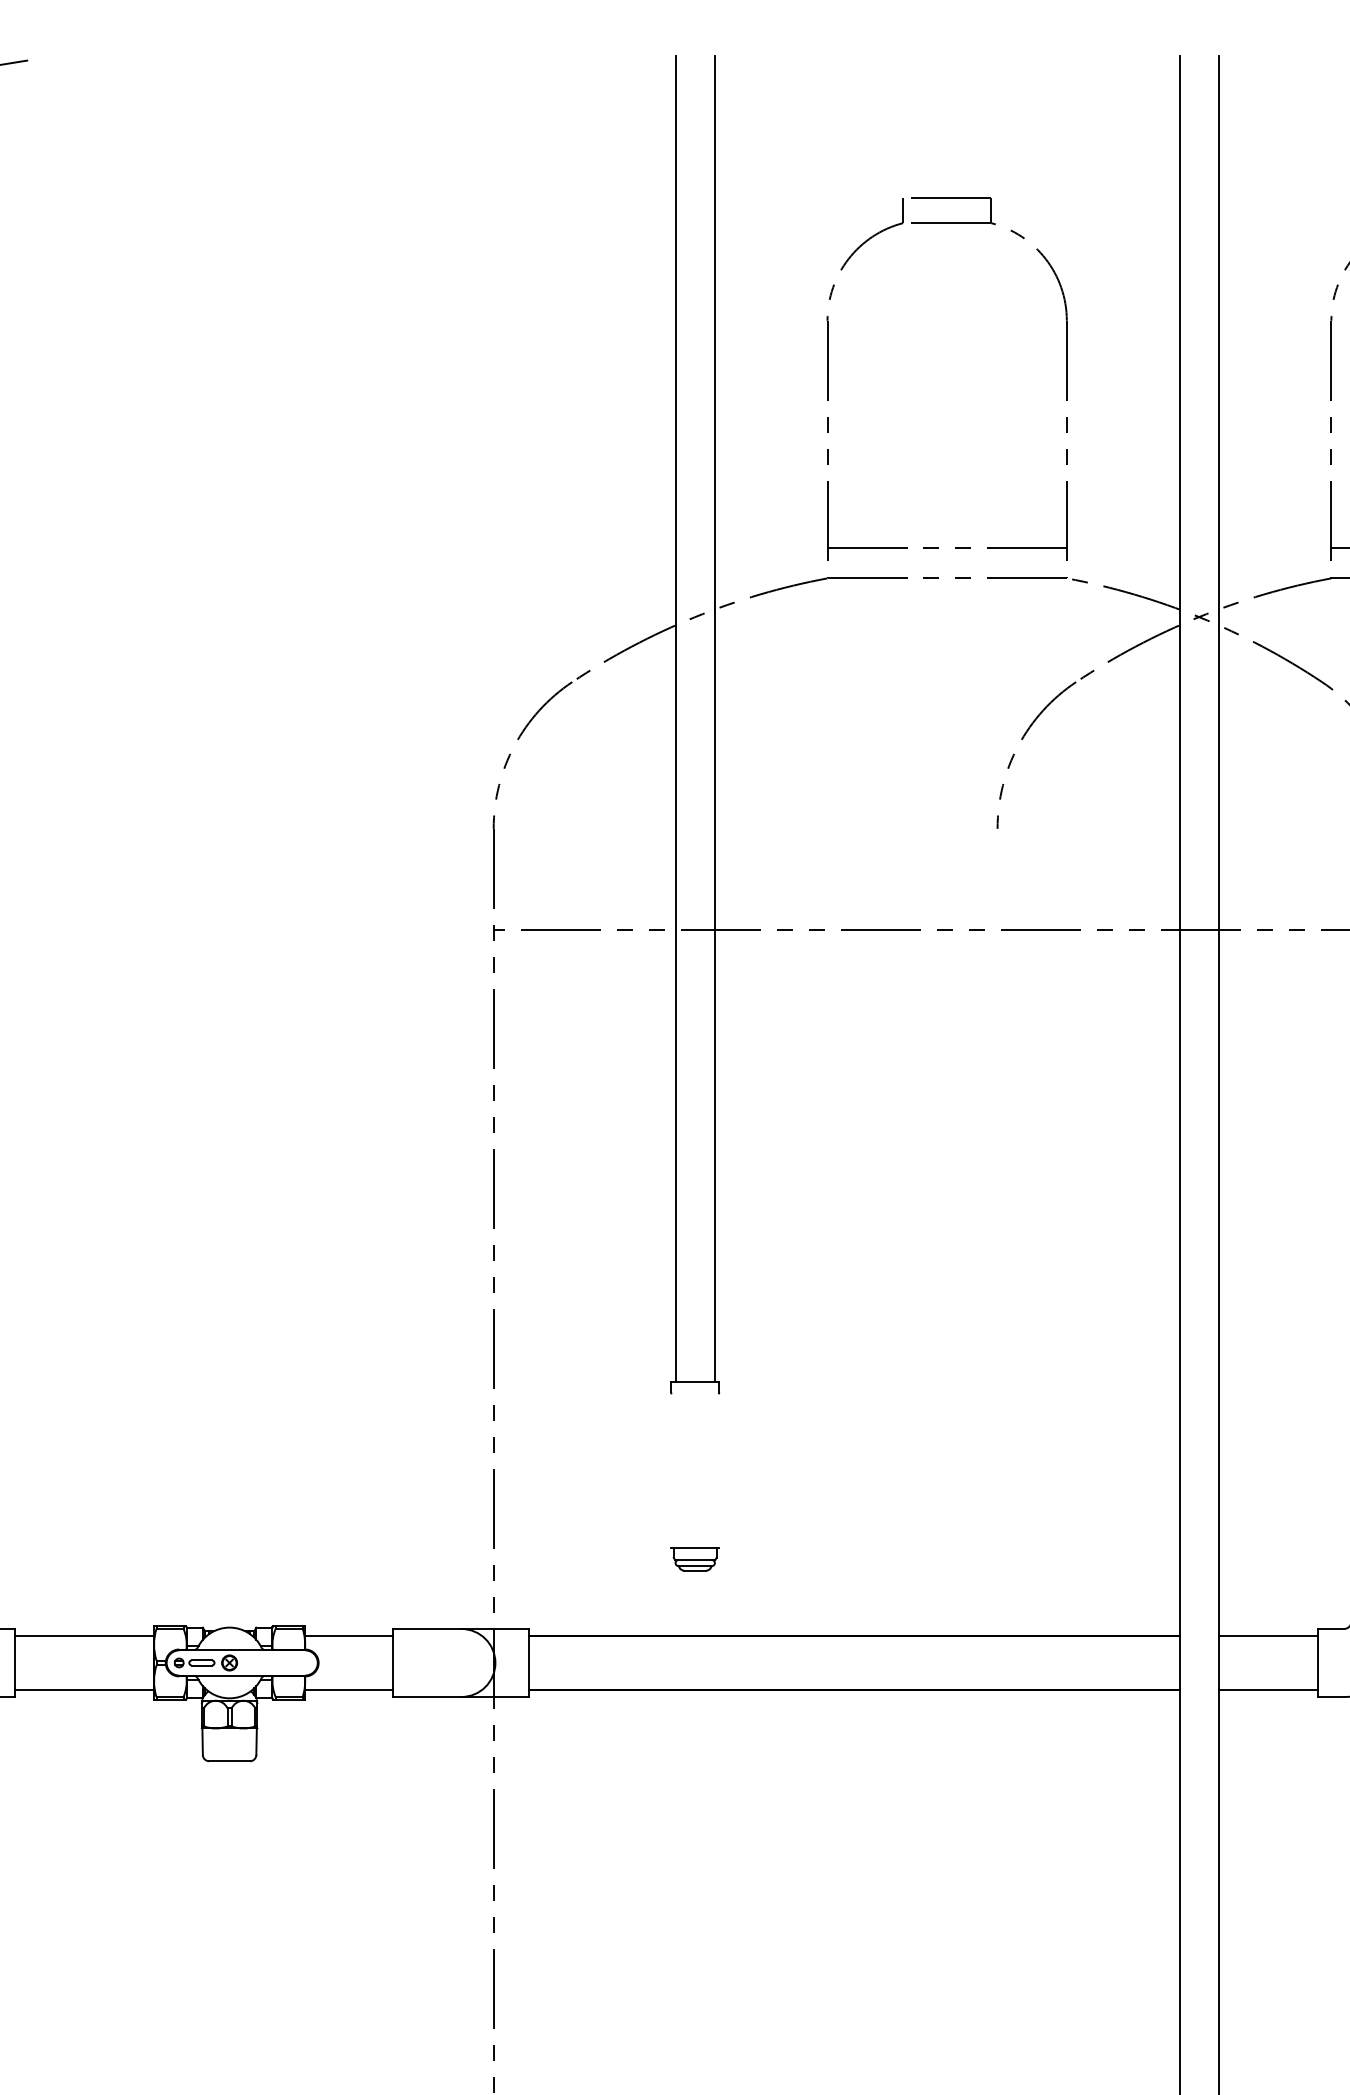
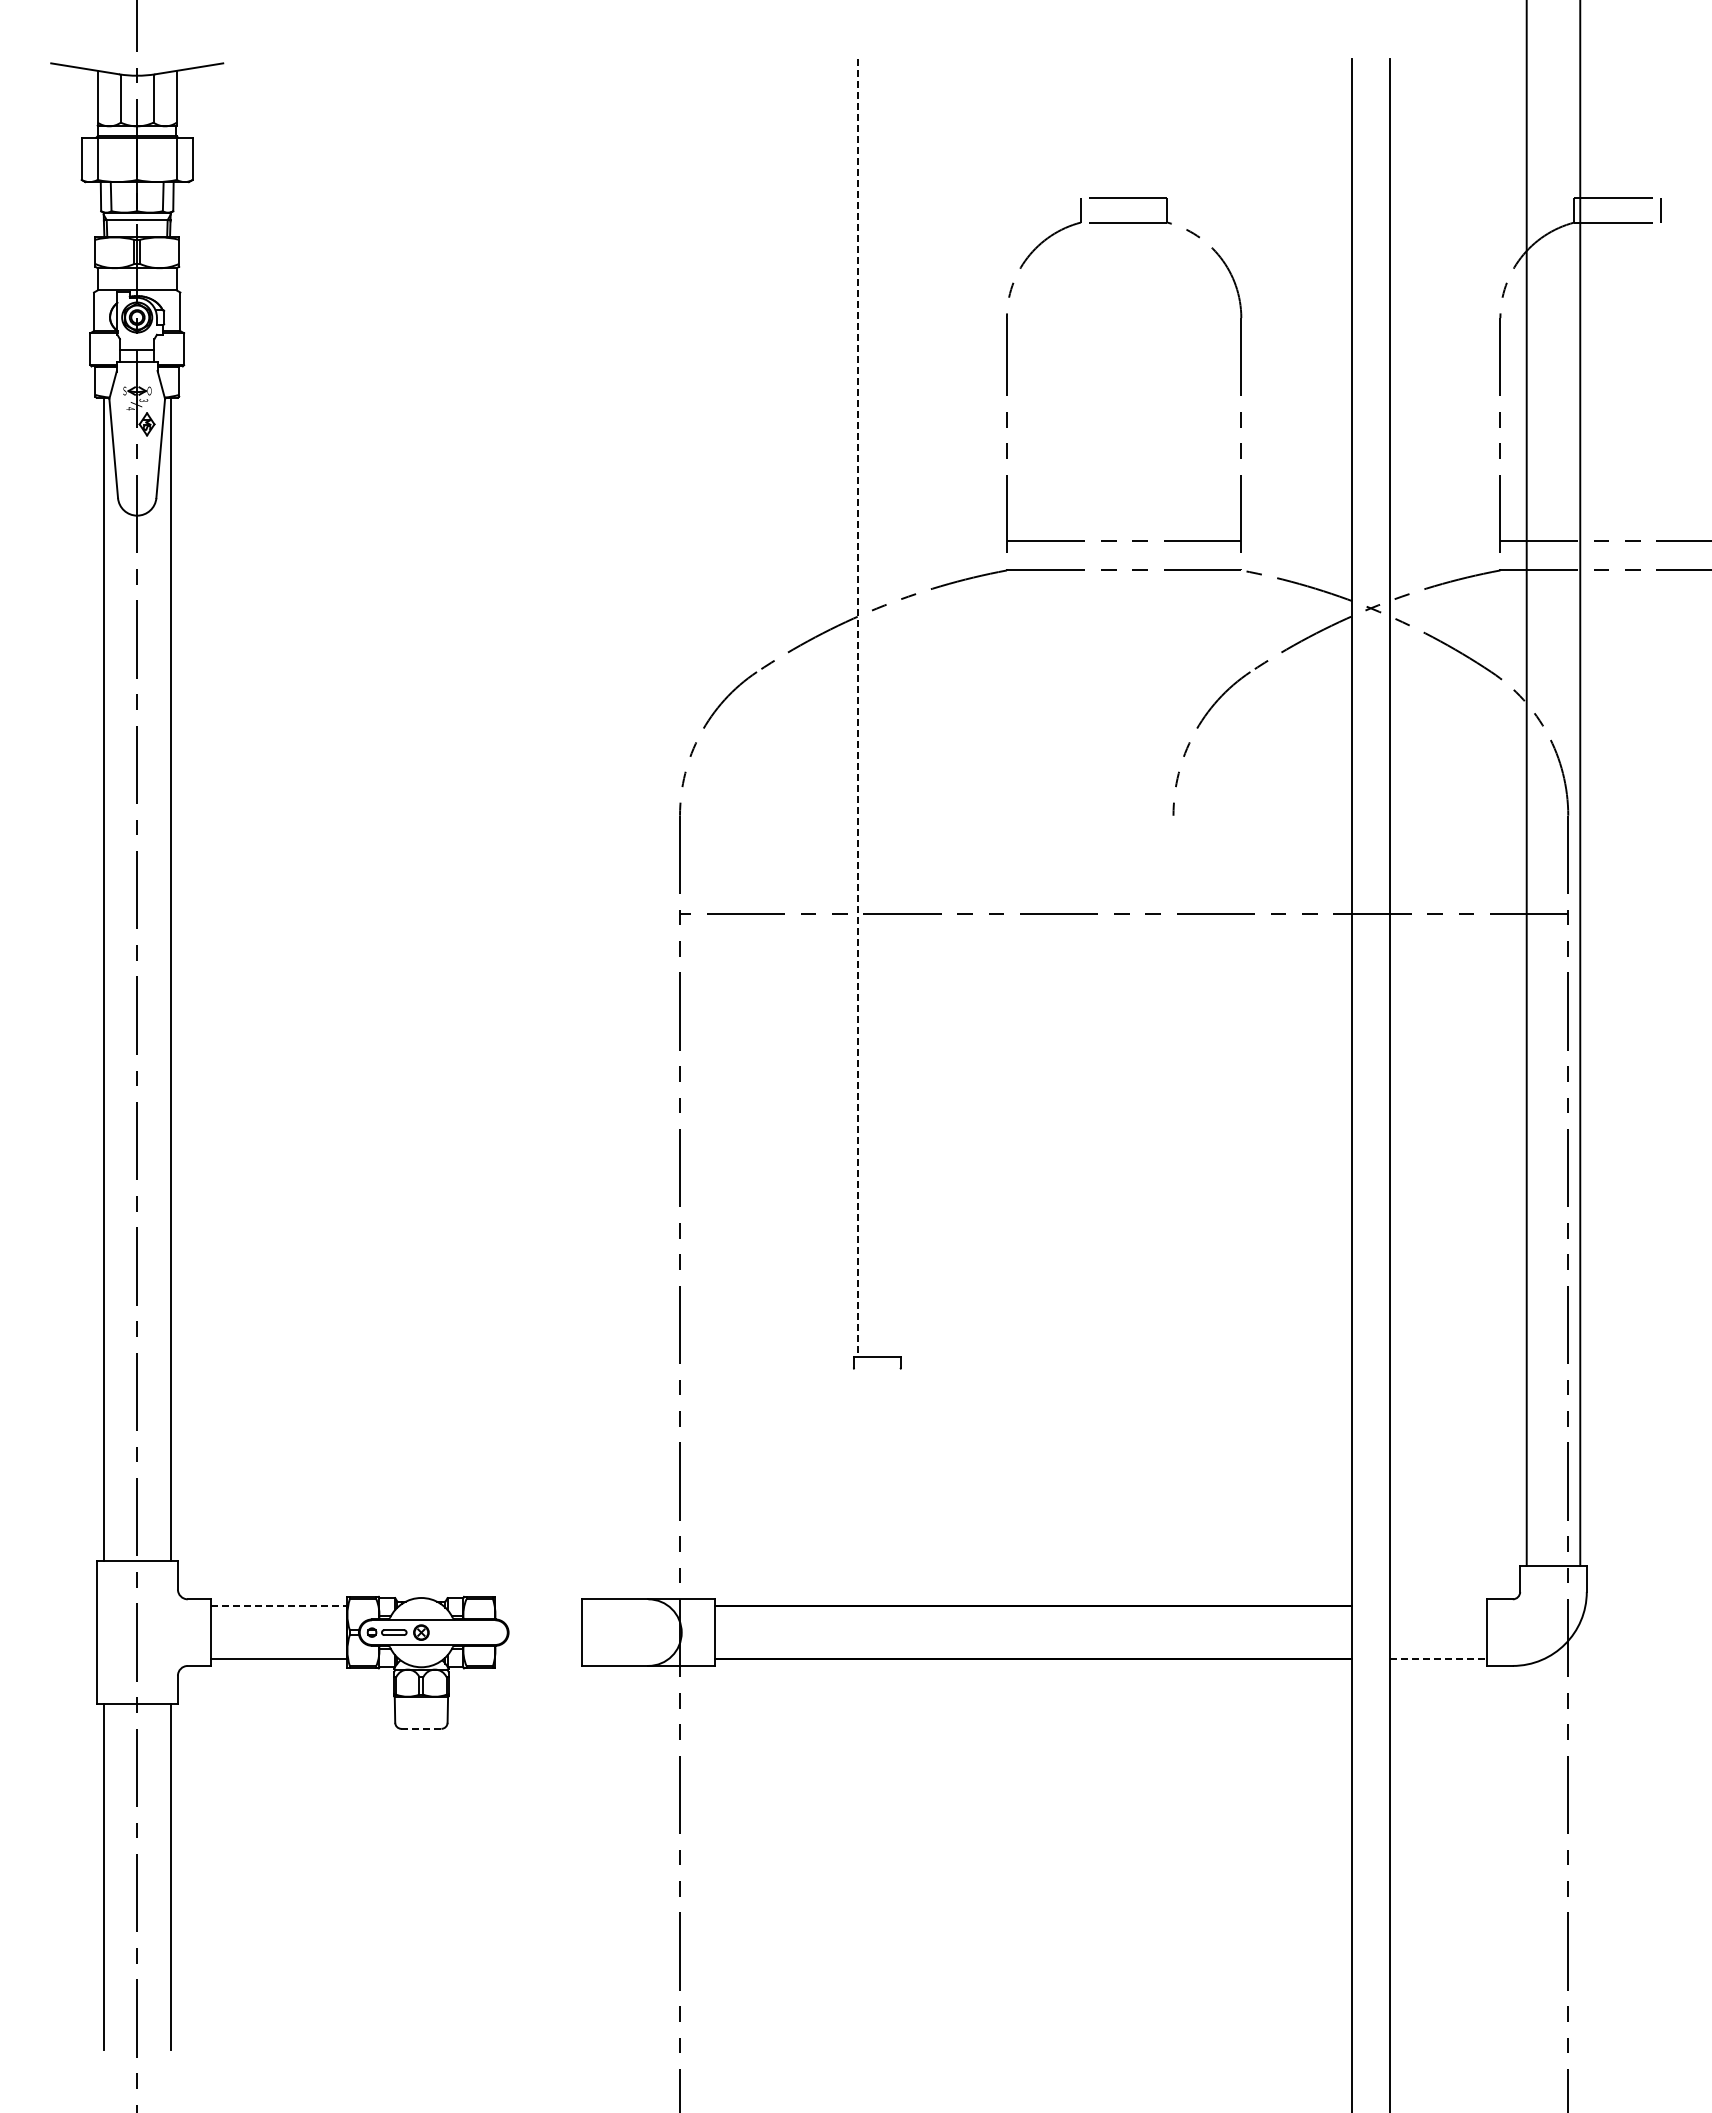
line: (675, 719) -> (858, 708), solid -> dashed
line: (714, 719) -> (896, 708), removed
part: (695, 1558) -> (877, 1530), removed
line: (84, 1635) -> (279, 1605), solid -> dashed
line: (349, 1635) -> (538, 1605), removed
line: (1267, 1635) -> (1437, 1605), removed
line: (349, 1690) -> (538, 1659), removed
line: (1268, 1690) -> (1438, 1659), solid -> dashed
line: (229, 1760) -> (421, 1728), solid -> dashed

